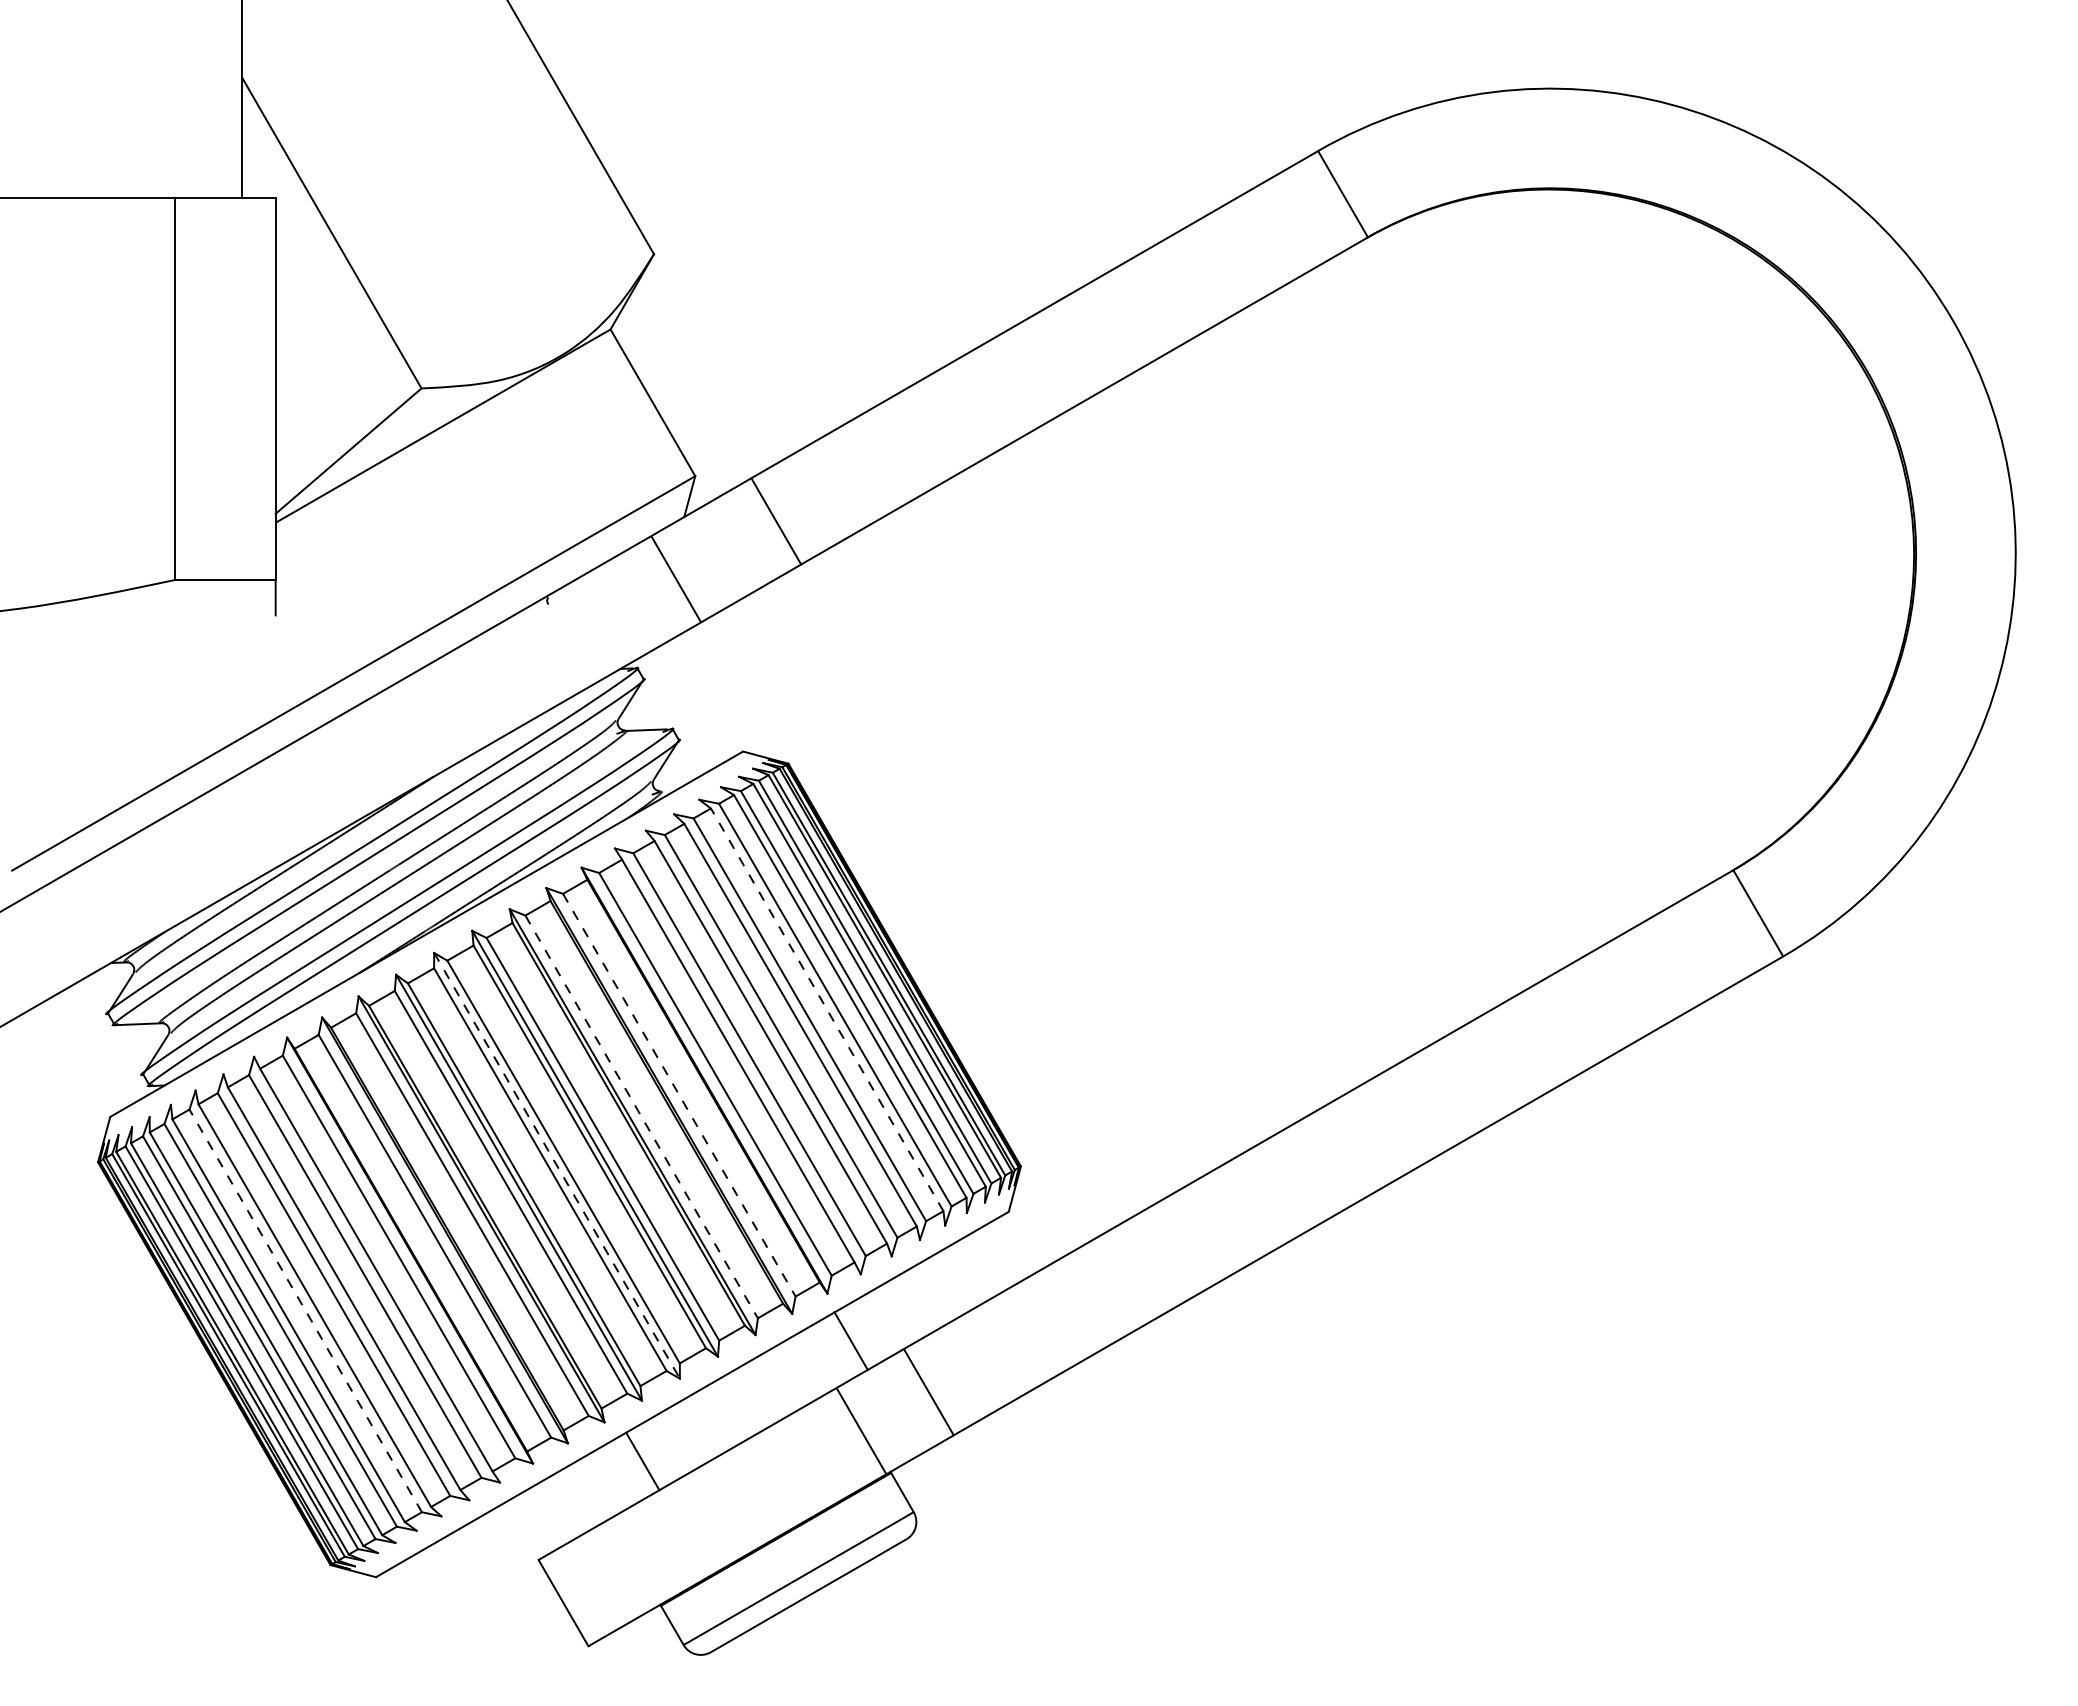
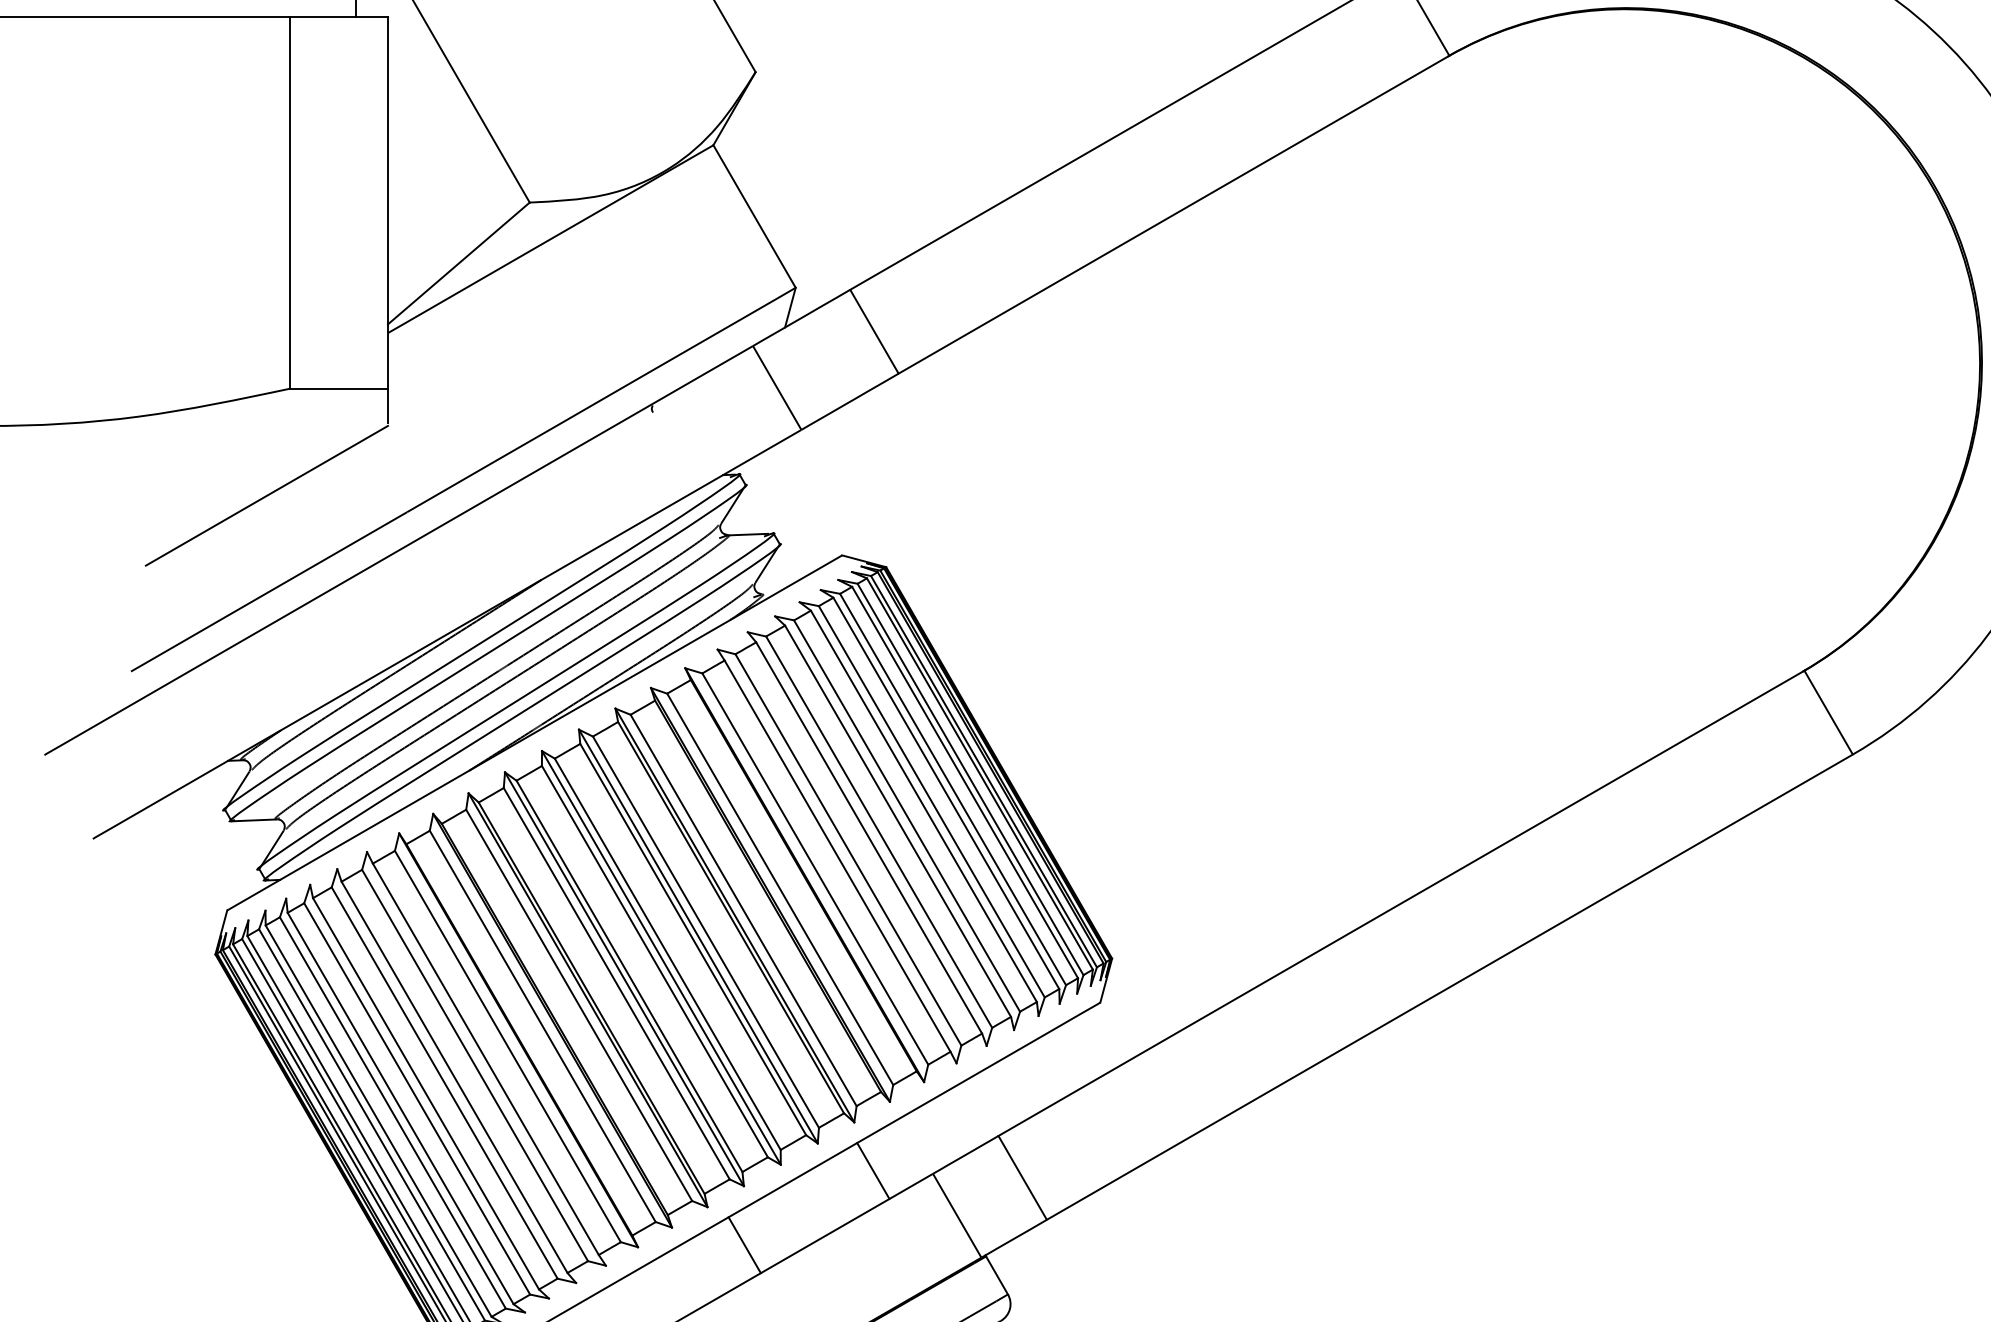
line: (150, 690) -> (266, 496), added
line: (827, 1009) -> (924, 806), dashed -> solid
line: (679, 1095) -> (780, 889), dashed -> solid
line: (641, 1116) -> (743, 910), dashed -> solid
line: (557, 1165) -> (661, 957), dashed -> solid
line: (305, 1310) -> (416, 1098), dashed -> solid
line: (850, 1340) -> (872, 1170), moved

